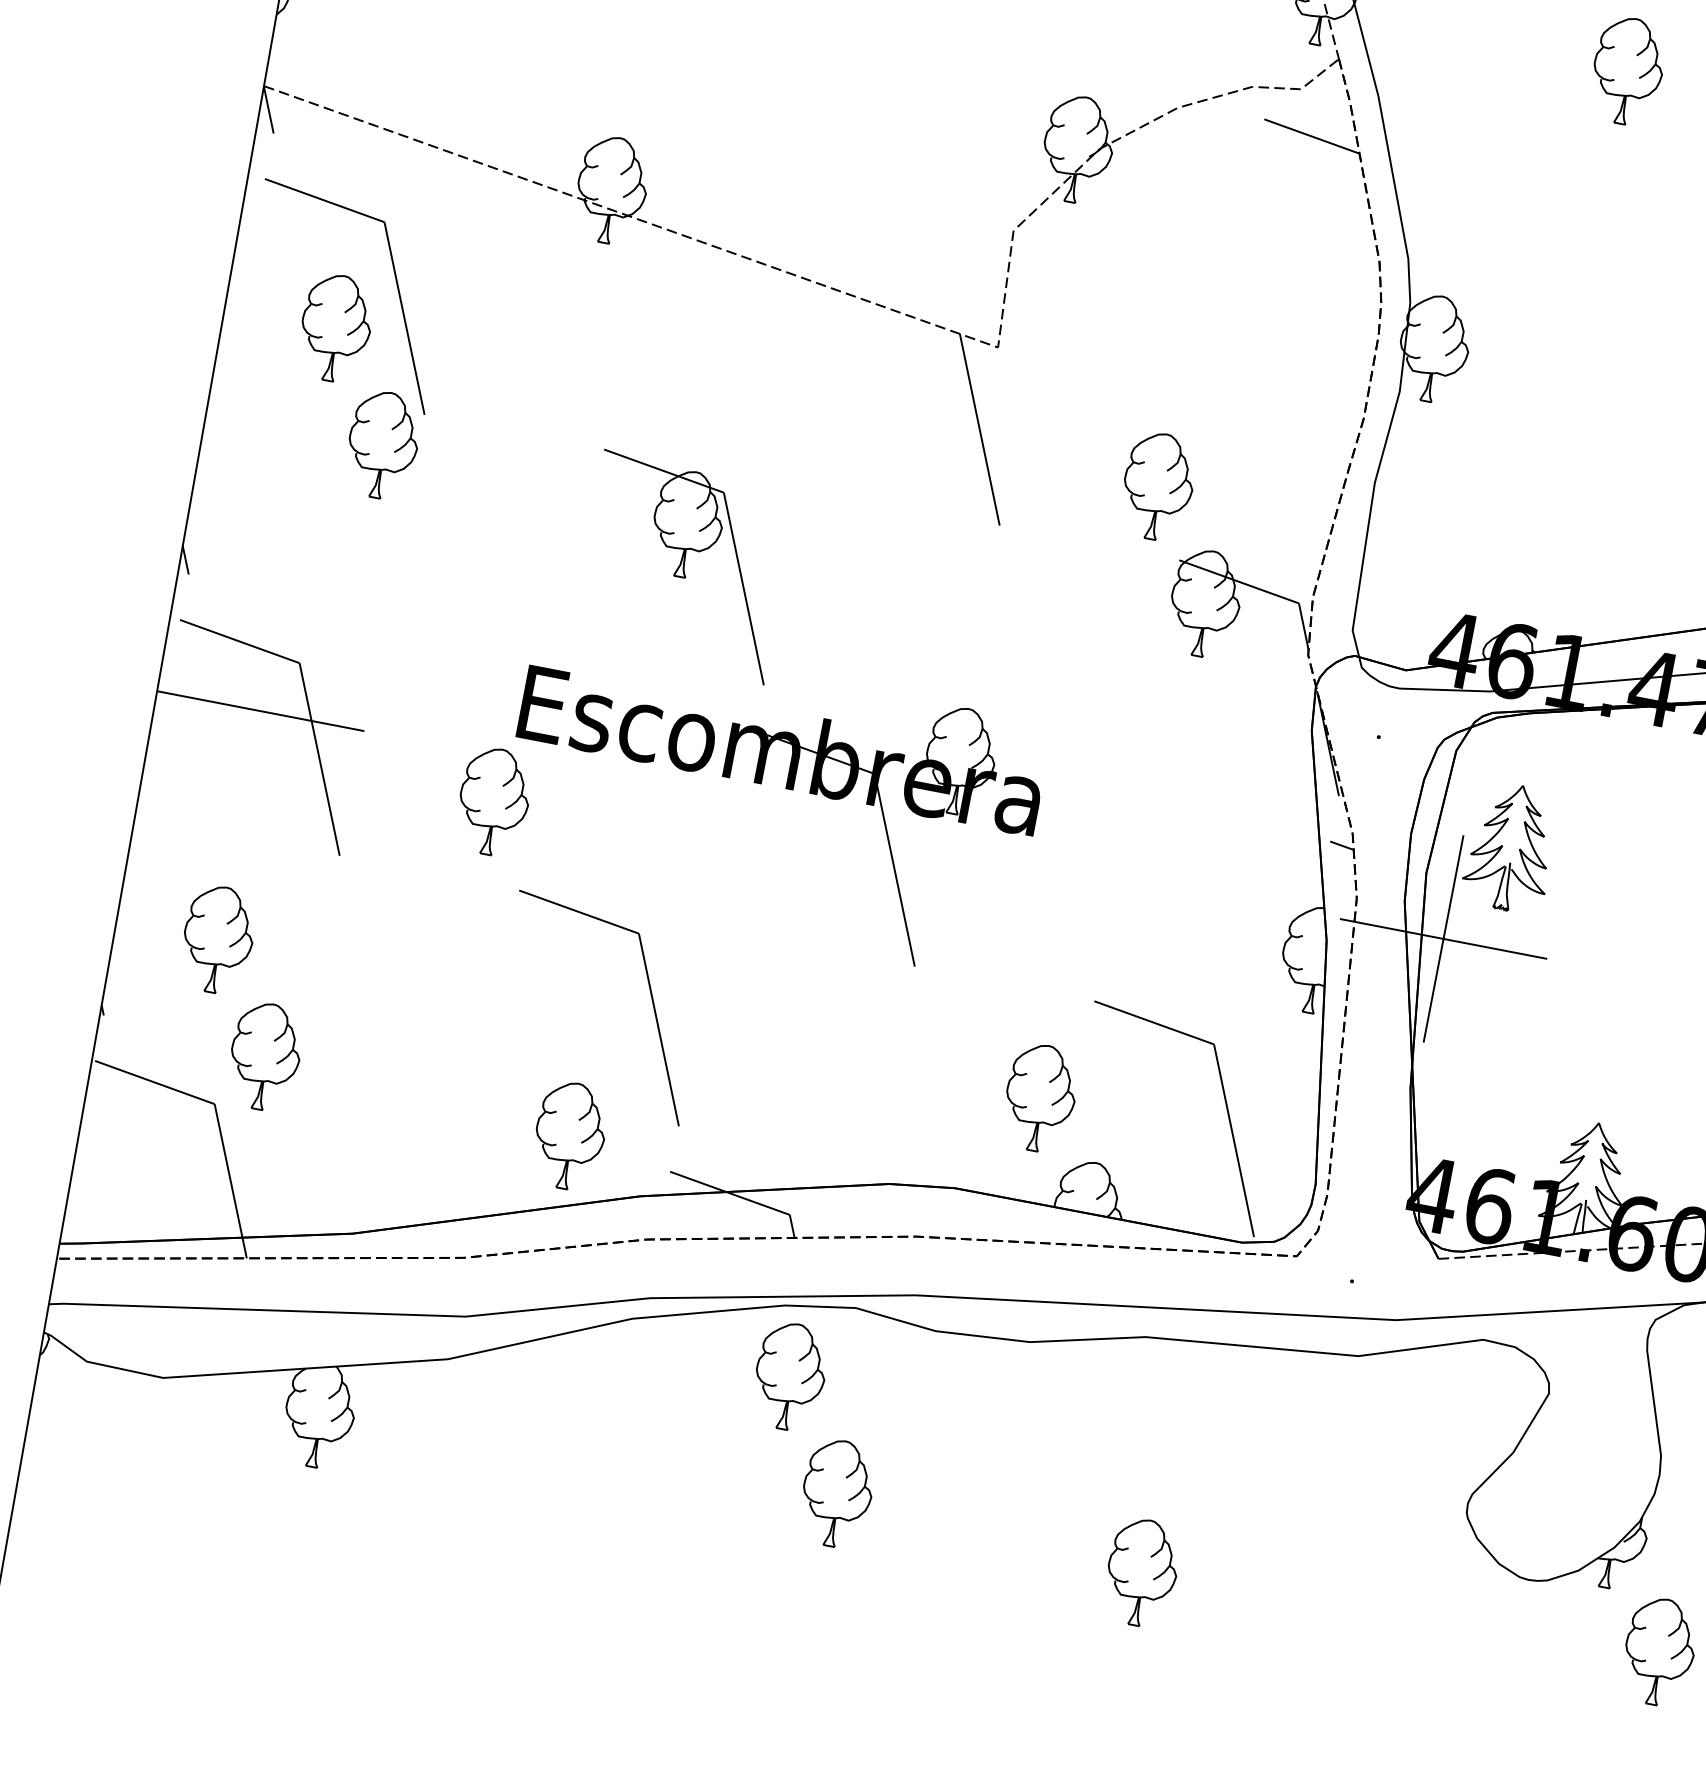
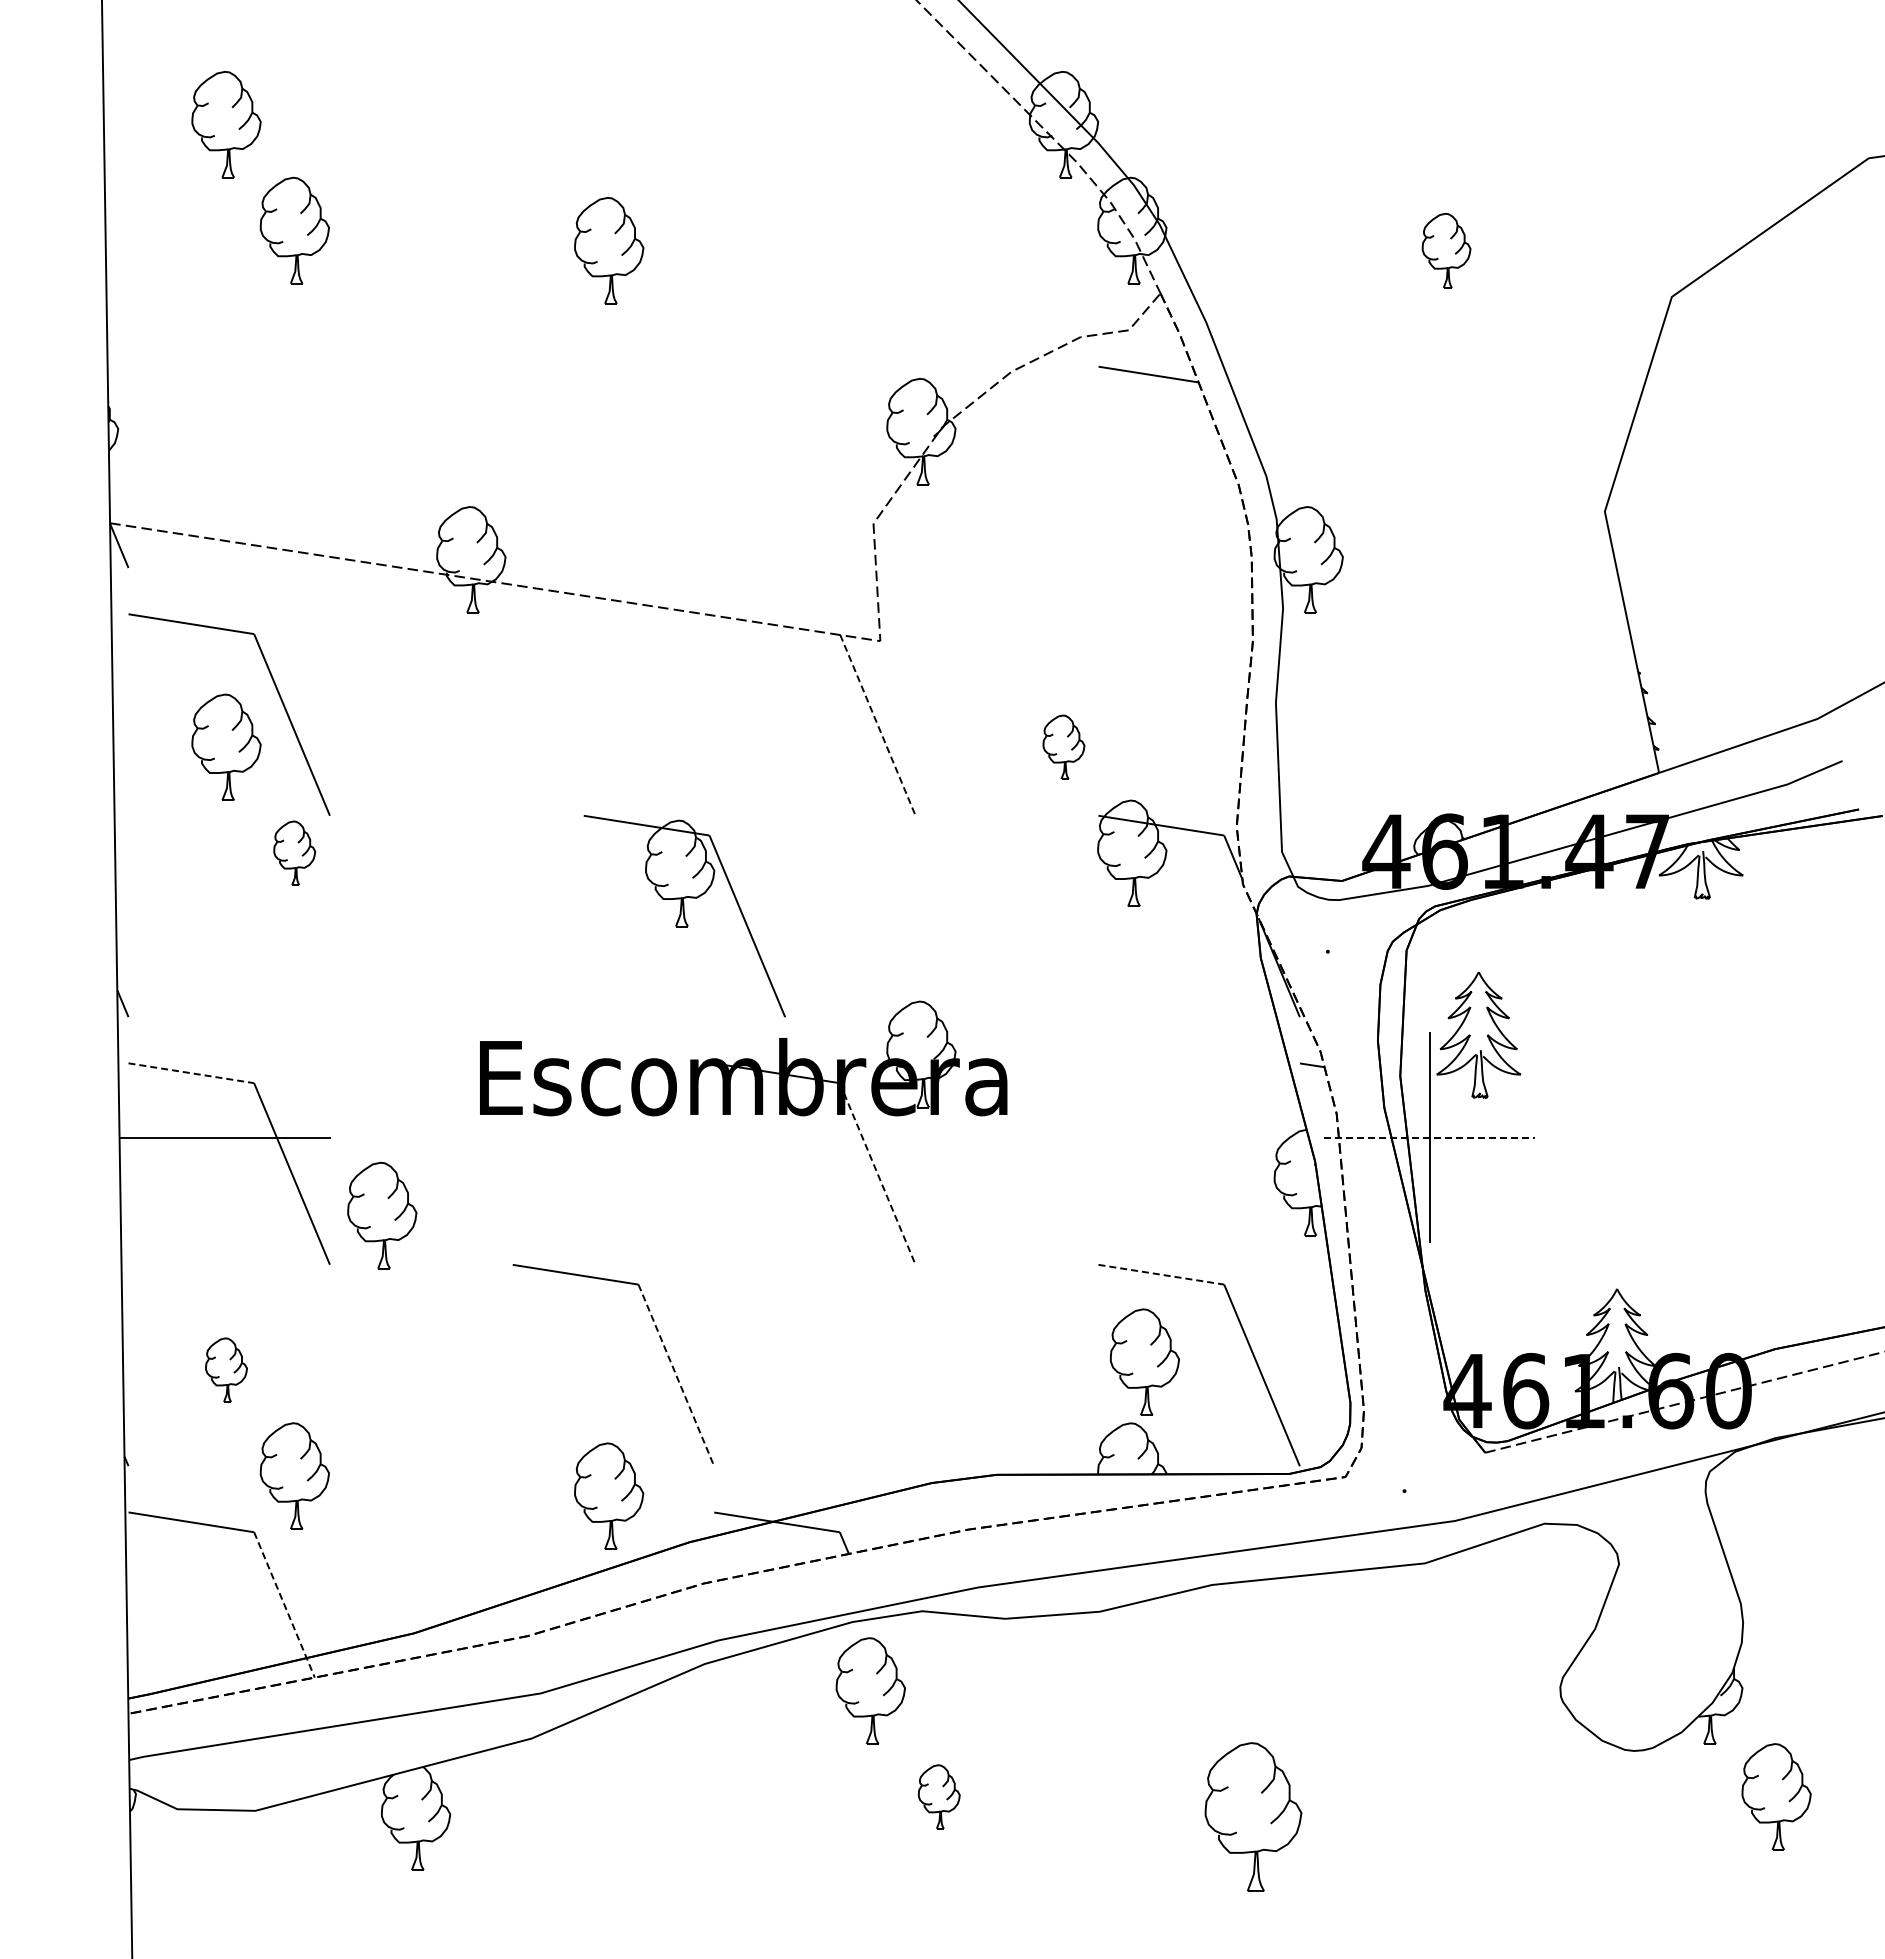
part: (1627, 70) -> (1446, 250), size x0.7
line: (979, 429) -> (877, 725), solid -> dashed
part: (382, 444) -> (294, 852), size x0.6
part: (1158, 485) -> (1063, 746), size x0.6
part: (683, 567) -> (684, 916), moved
line: (239, 641) -> (191, 1073), solid -> dashed
part: (494, 801) -> (382, 1215), moved
line: (894, 870) -> (877, 1174), solid -> dashed
line: (1443, 938) -> (1429, 1137), solid -> dashed
part: (218, 939) -> (226, 1369), size x0.6
line: (1154, 1022) -> (1161, 1274), solid -> dashed
line: (659, 1030) -> (676, 1375), solid -> dashed
part: (1040, 1097) -> (1144, 1361), moved
line: (230, 1180) -> (284, 1604), solid -> dashed
part: (837, 1493) -> (939, 1796), size x0.6
part: (1142, 1572) -> (1253, 1816), size x1.4

